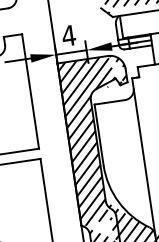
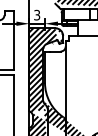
text: (67, 34) -> (36, 14), 4 -> 3

